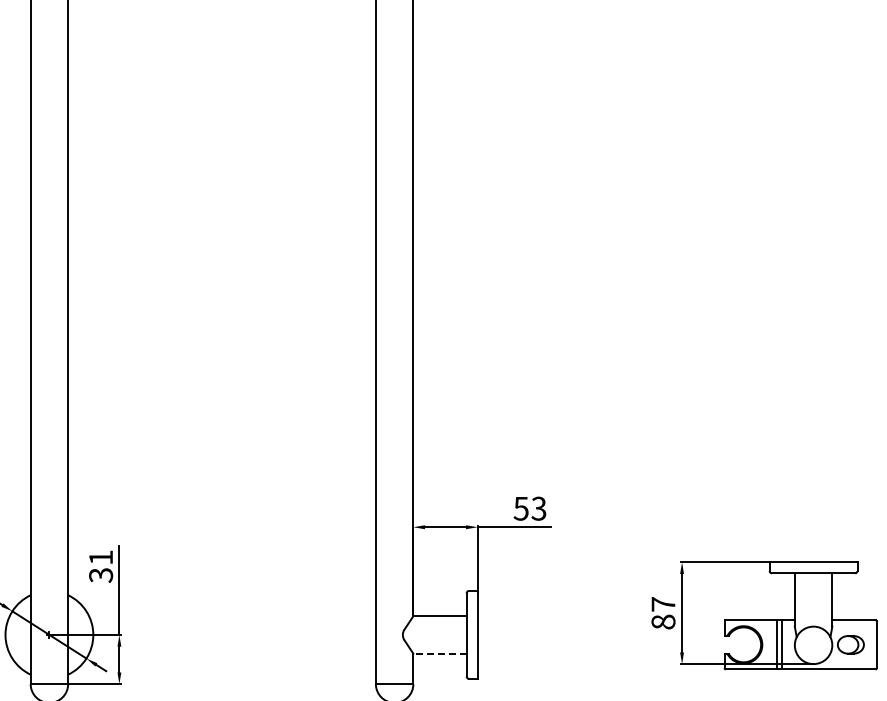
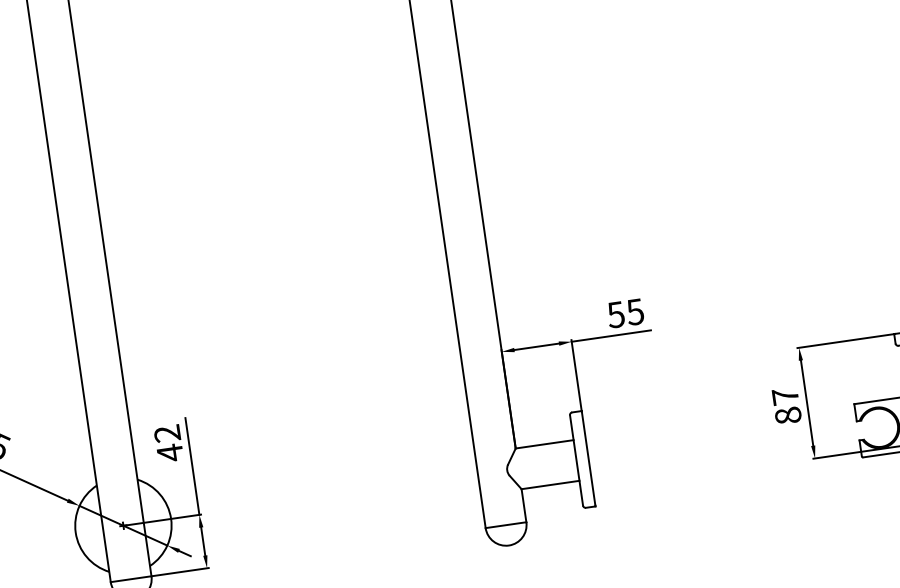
text: (539, 508) -> (635, 311), 53 -> 55
text: (101, 566) -> (169, 443), 31 -> 42
line: (440, 653) -> (551, 484), dashed -> solid

